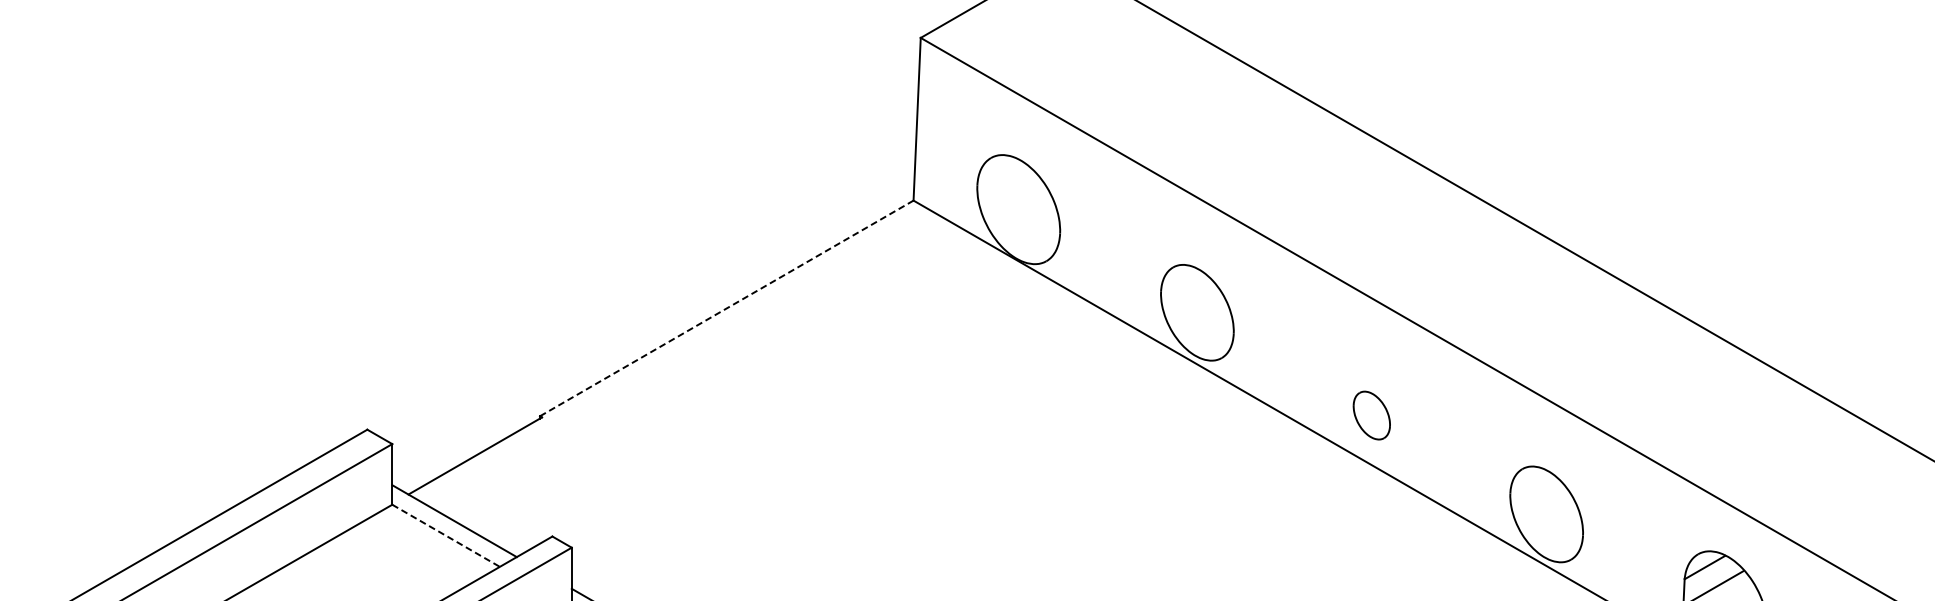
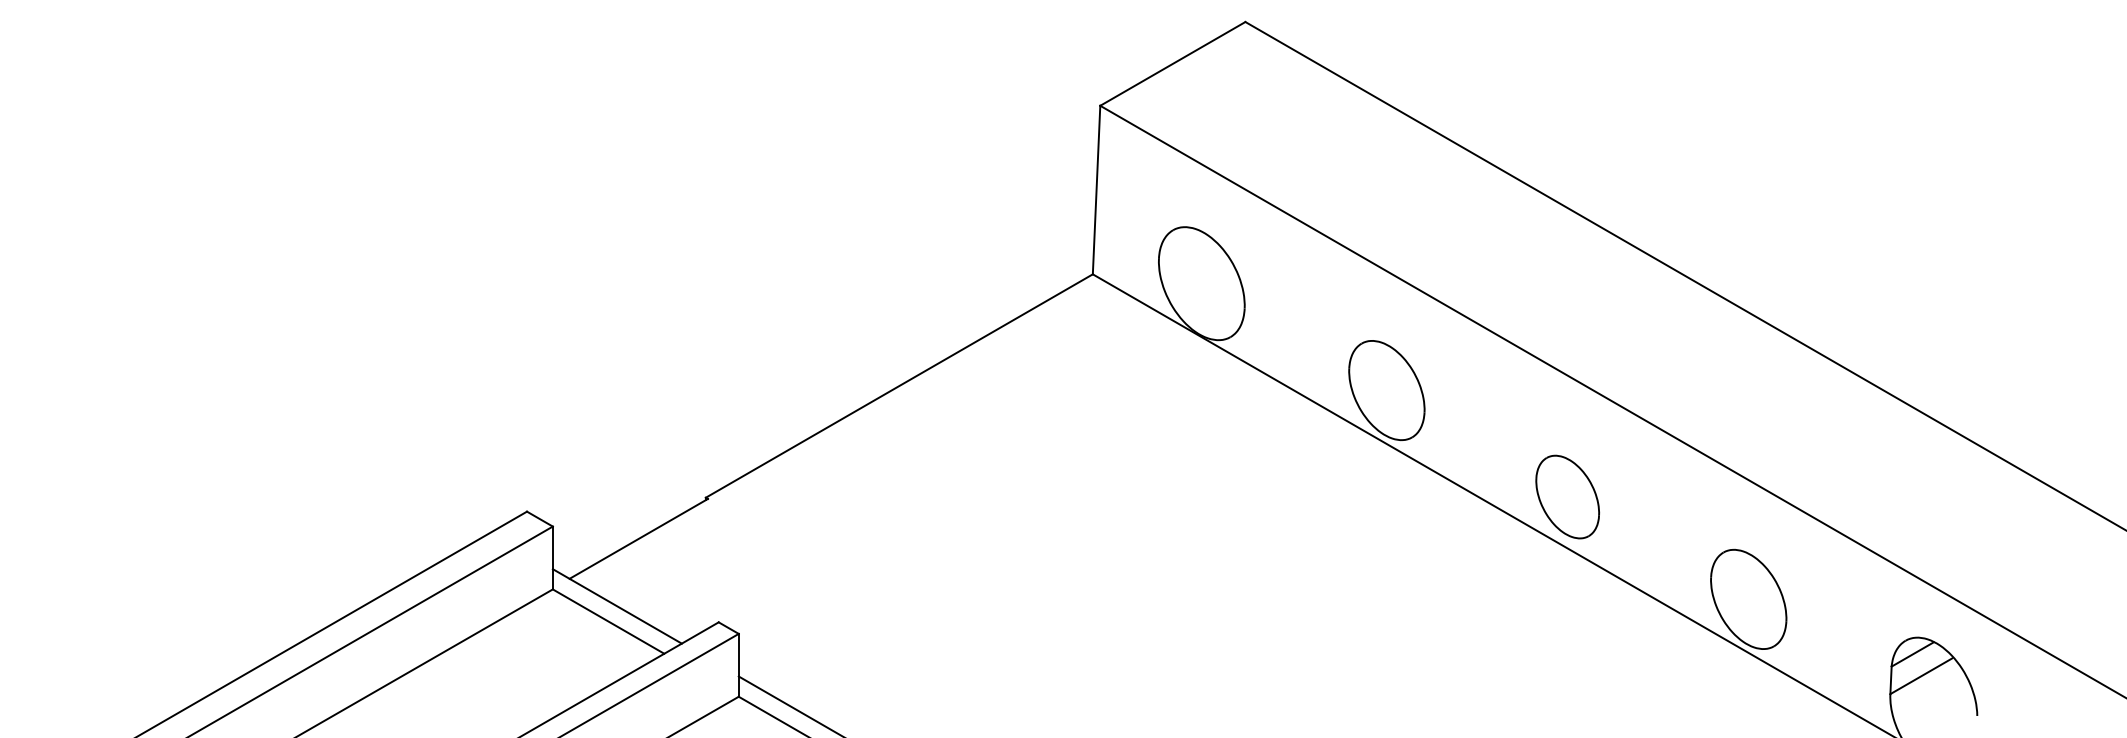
line: (726, 307) -> (899, 385), dashed -> solid
part: (1371, 415) -> (1567, 496), size x1.67
line: (446, 535) -> (609, 621), dashed -> solid

